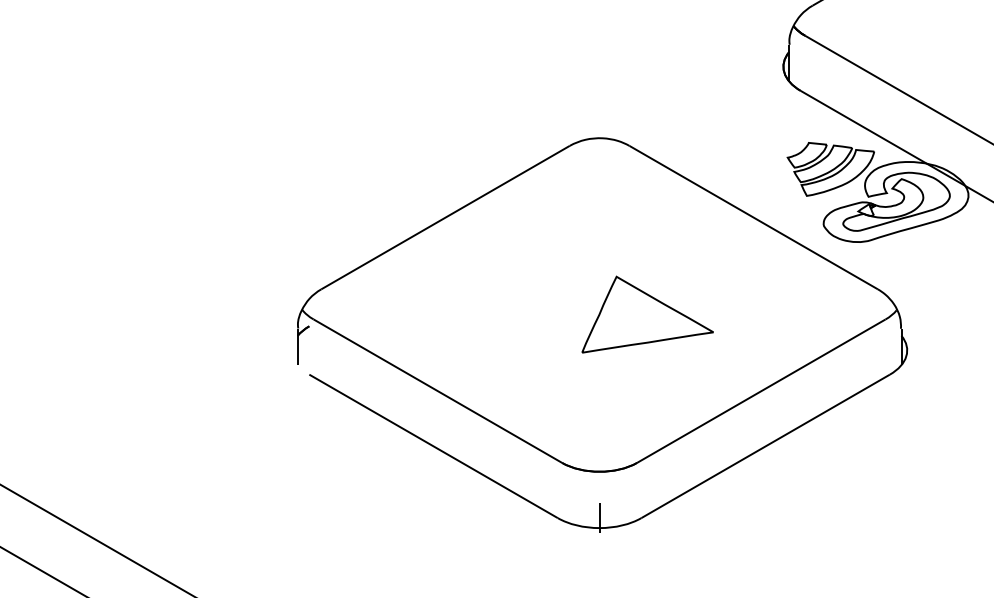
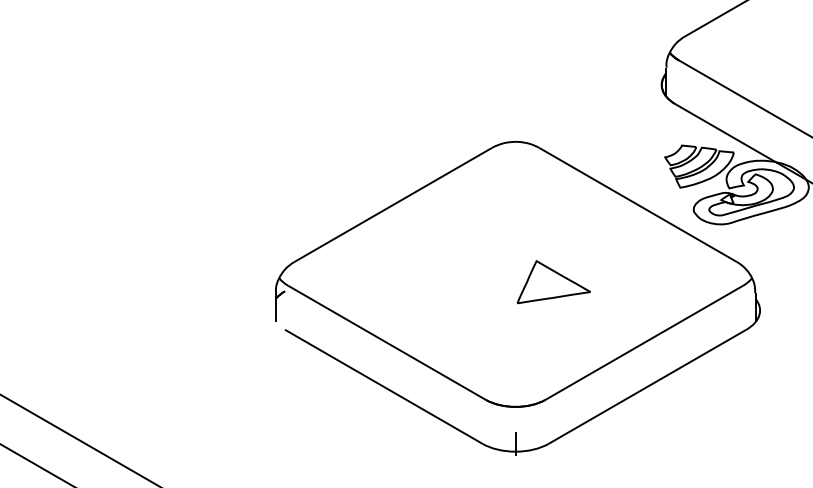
part: (647, 315) -> (553, 282), size x0.7

